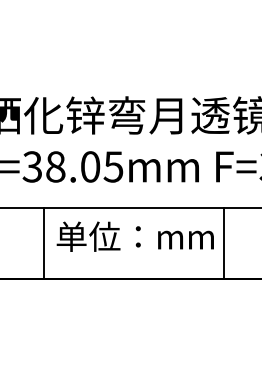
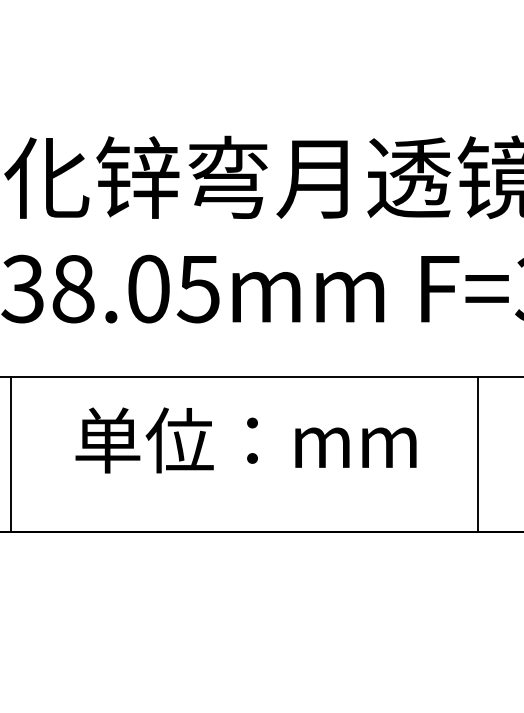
line: (43, 243) -> (9, 455), moved
line: (224, 243) -> (478, 455), moved

